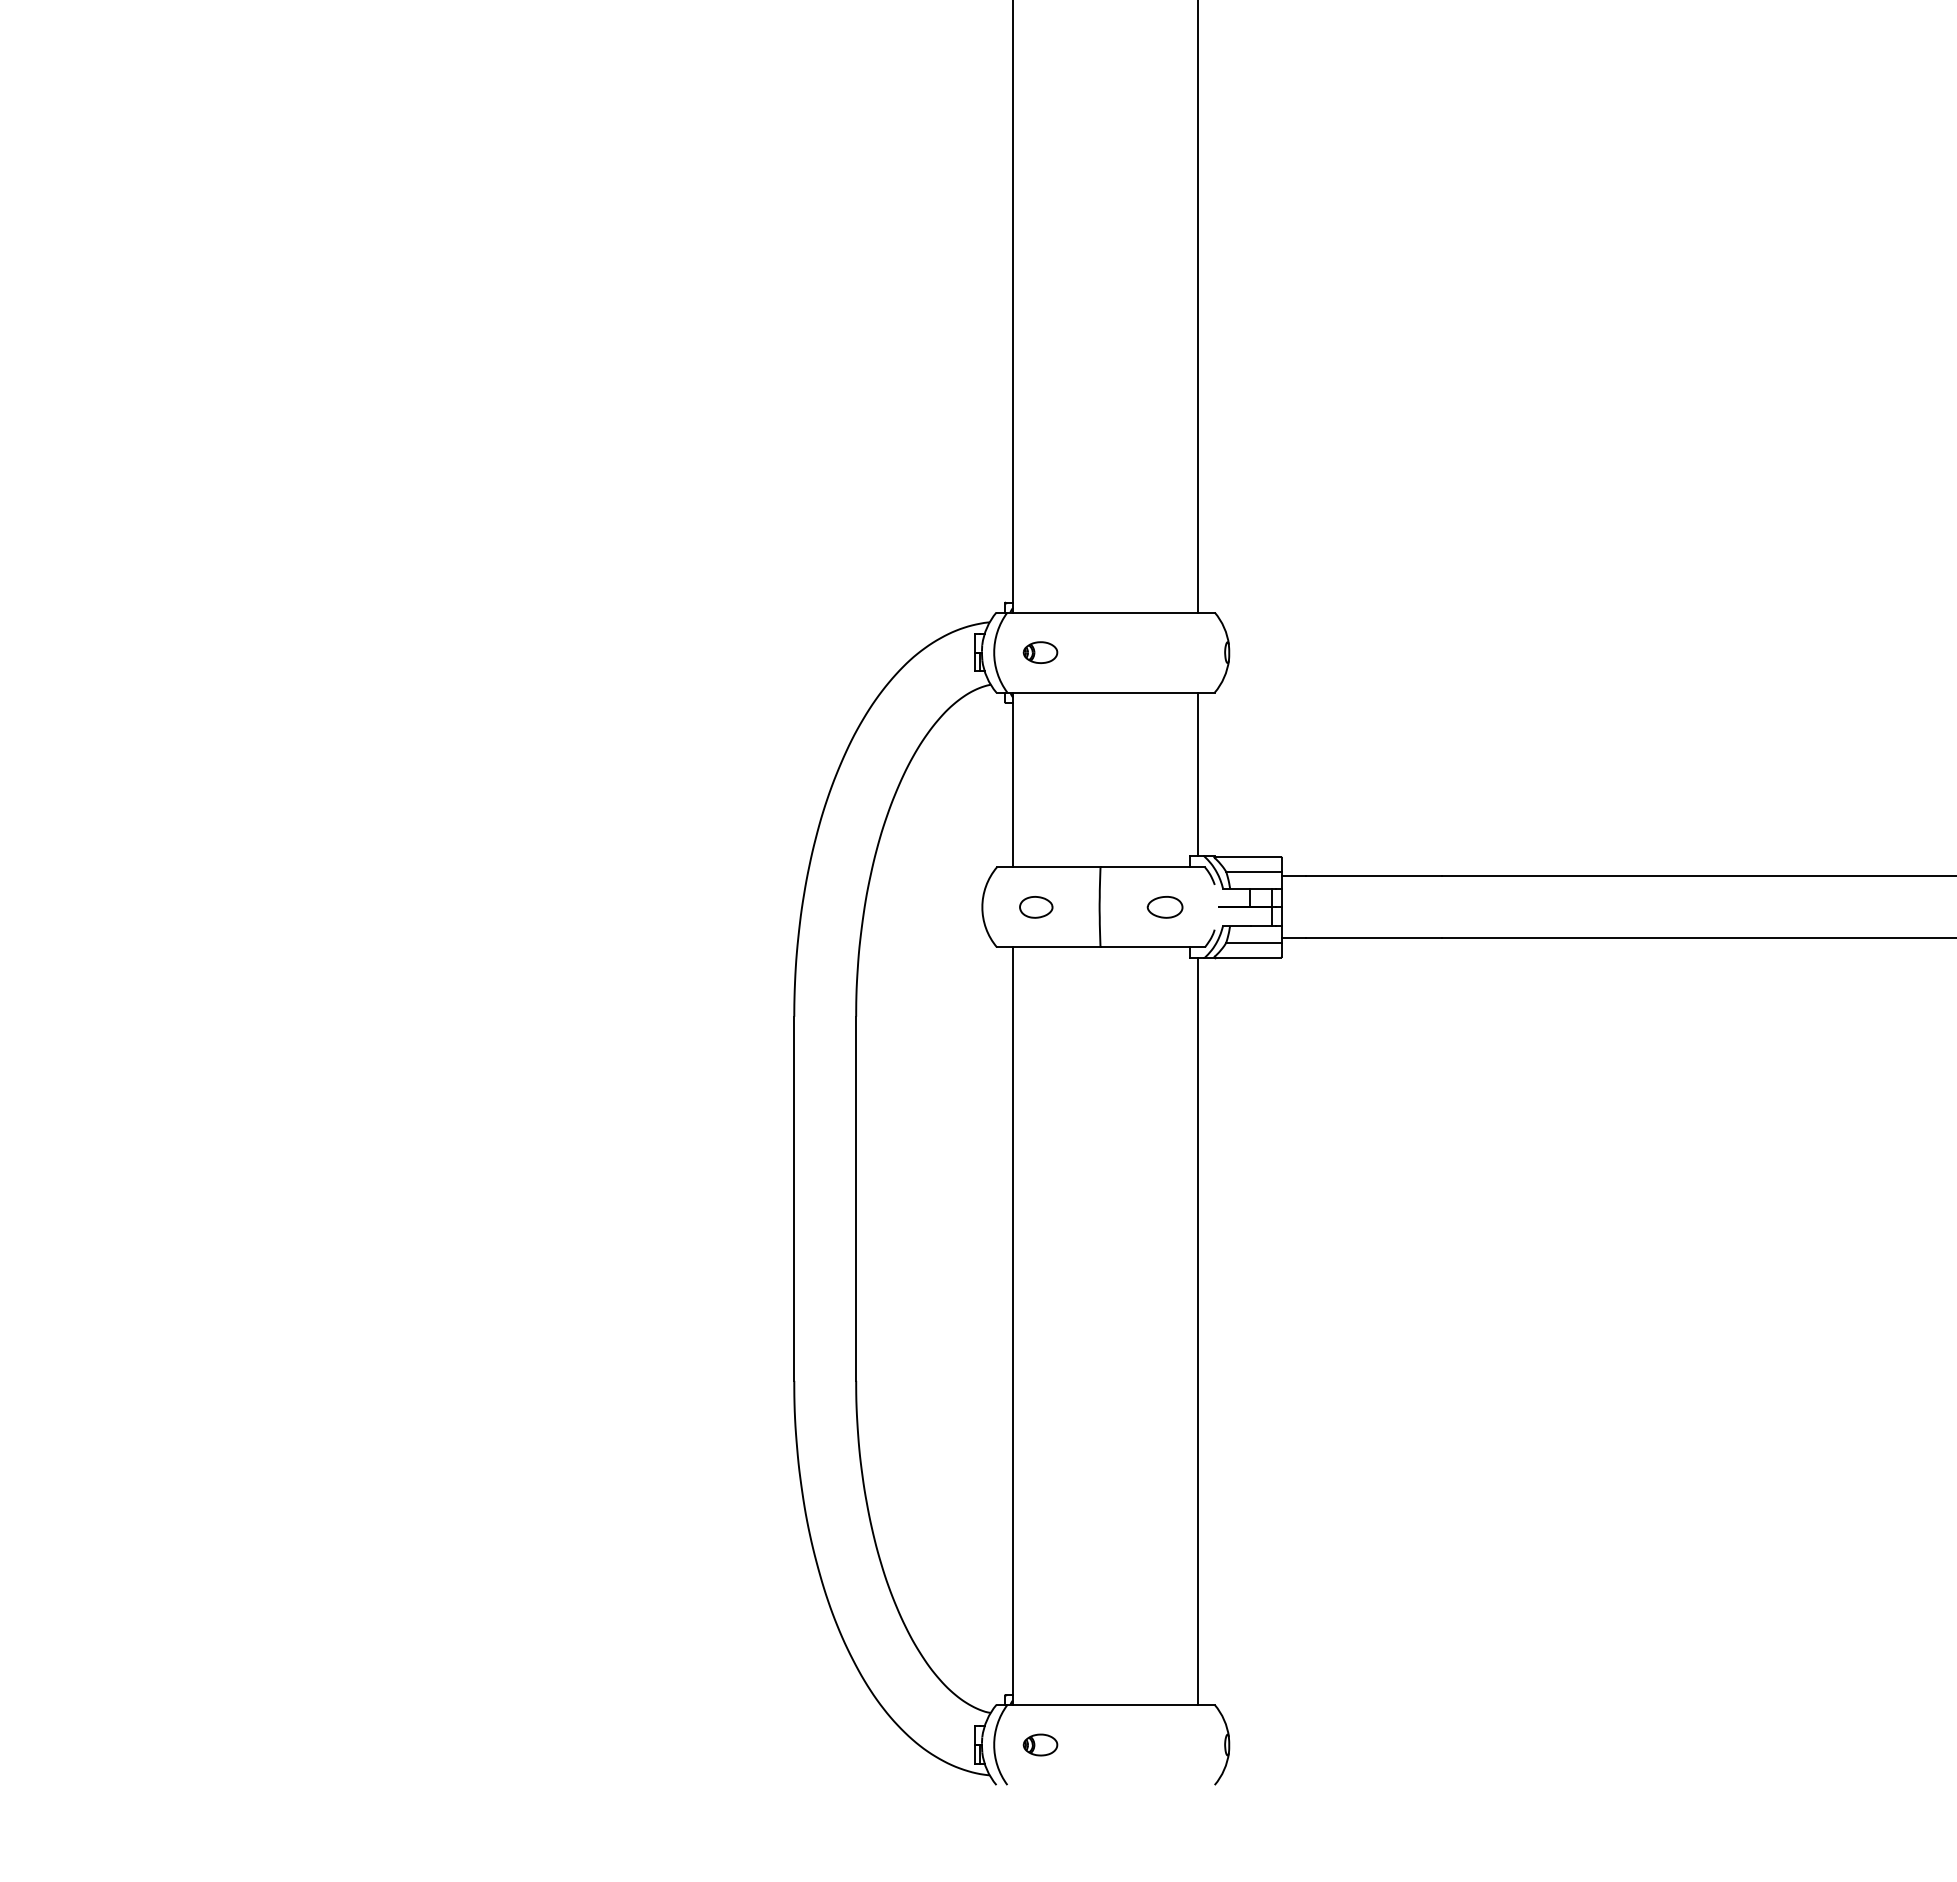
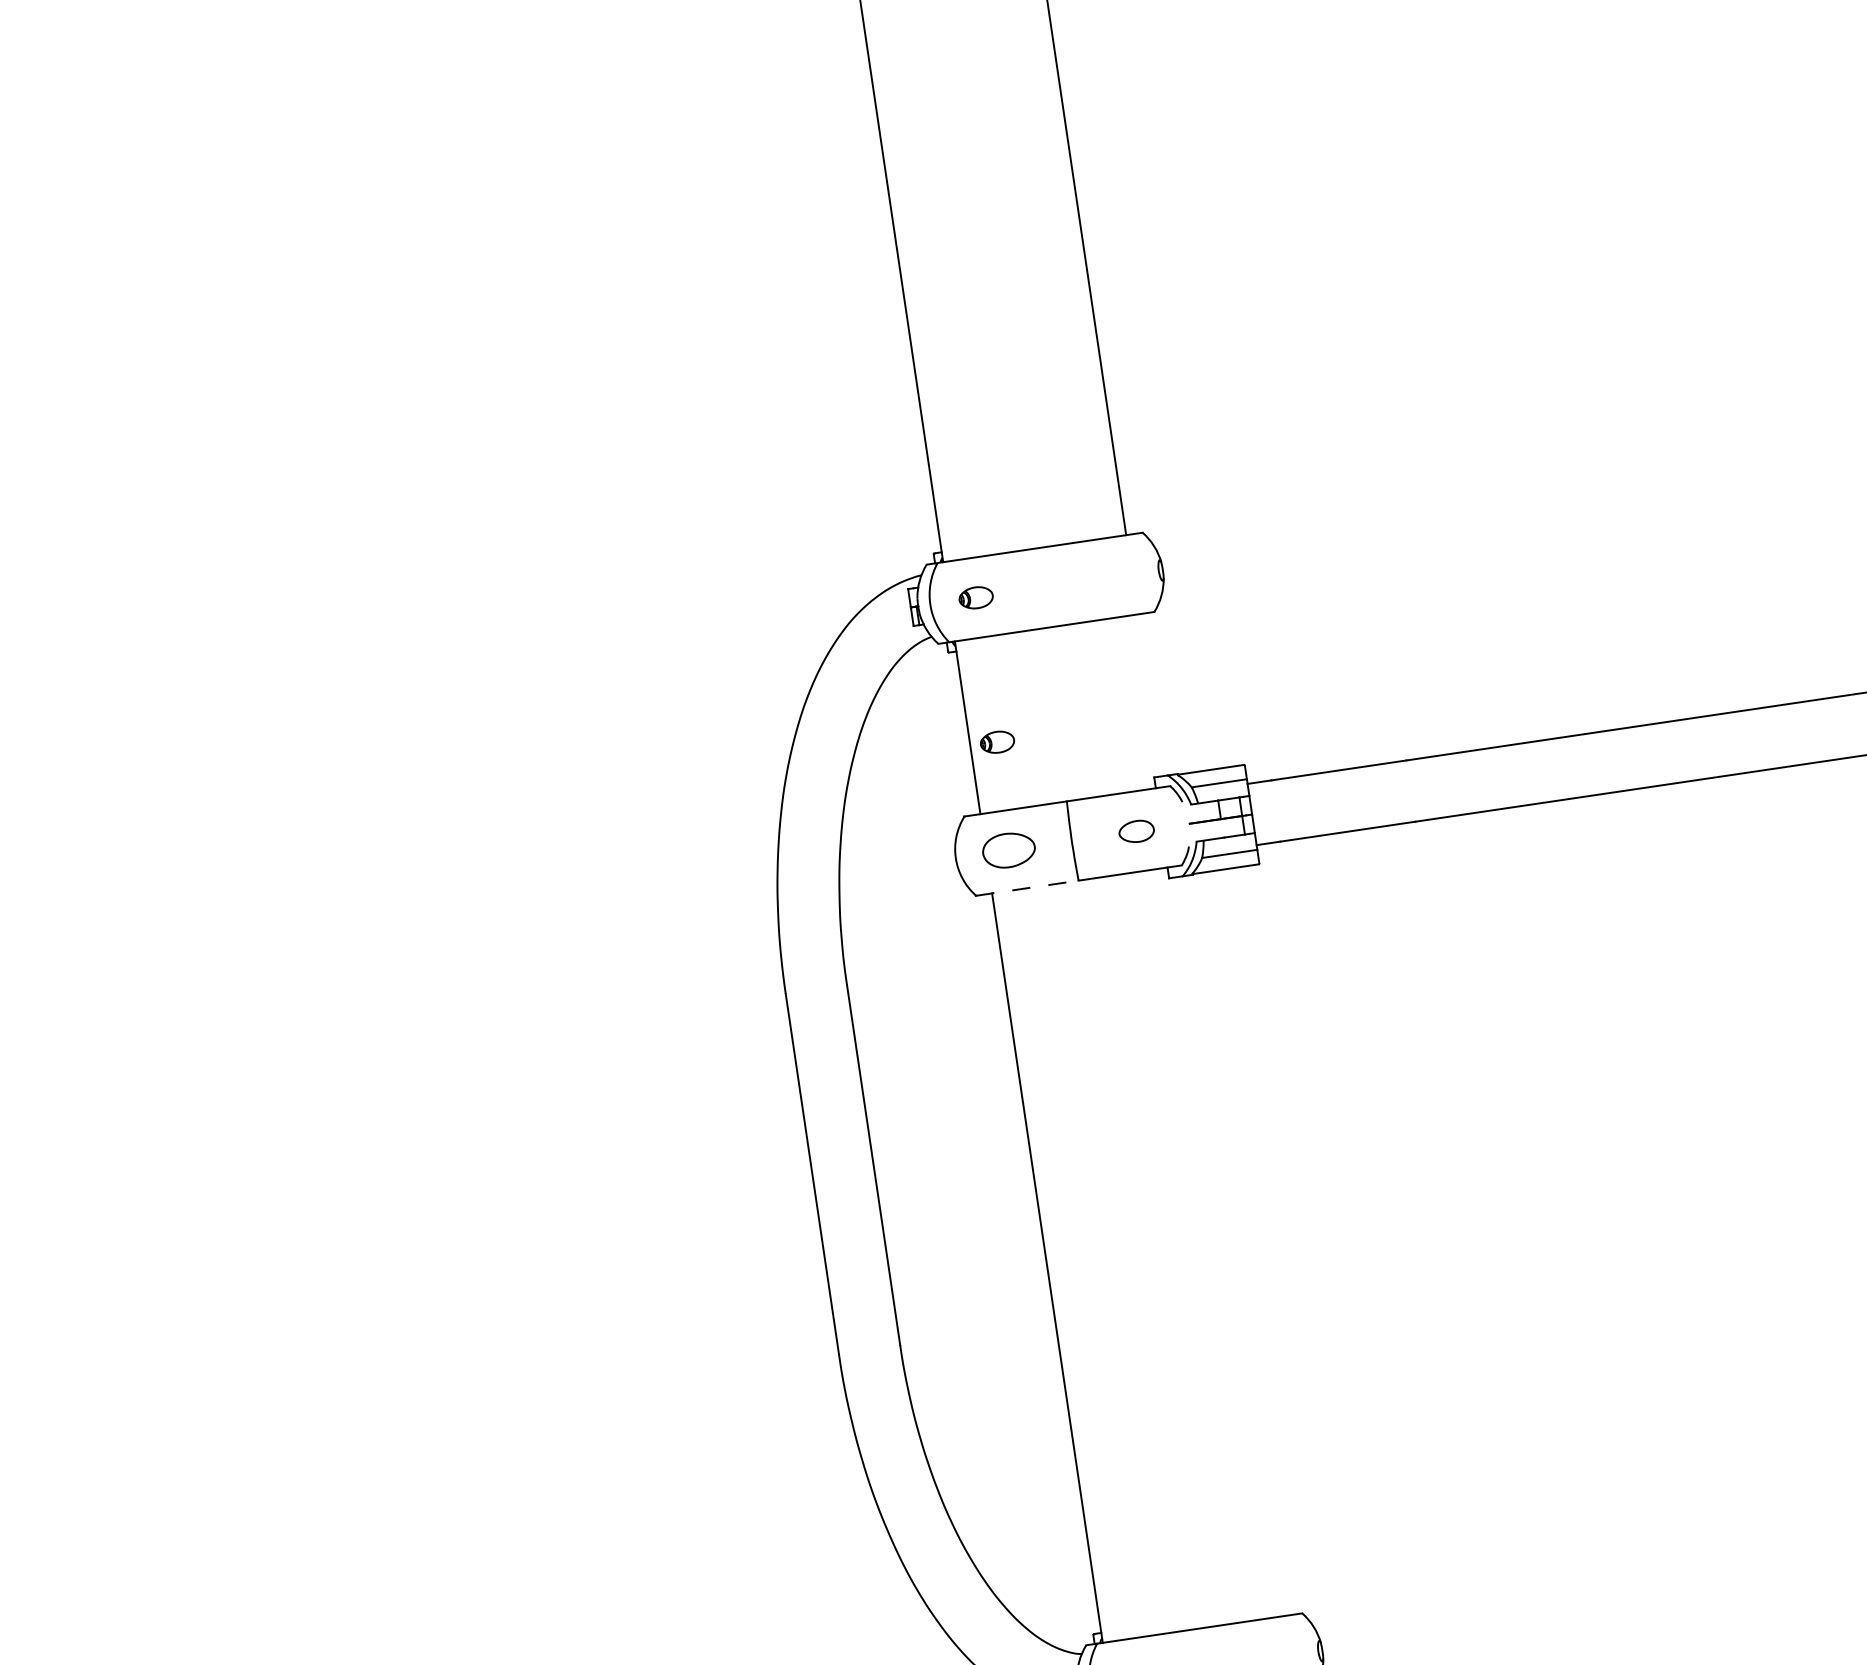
line: (1198, 774) -> (1150, 695), removed
part: (1040, 798) -> (997, 742), added
part: (1036, 907) -> (1009, 850), size x1.6
line: (1048, 947) -> (1027, 888), solid -> dashed
line: (1198, 1331) -> (1231, 1246), removed

